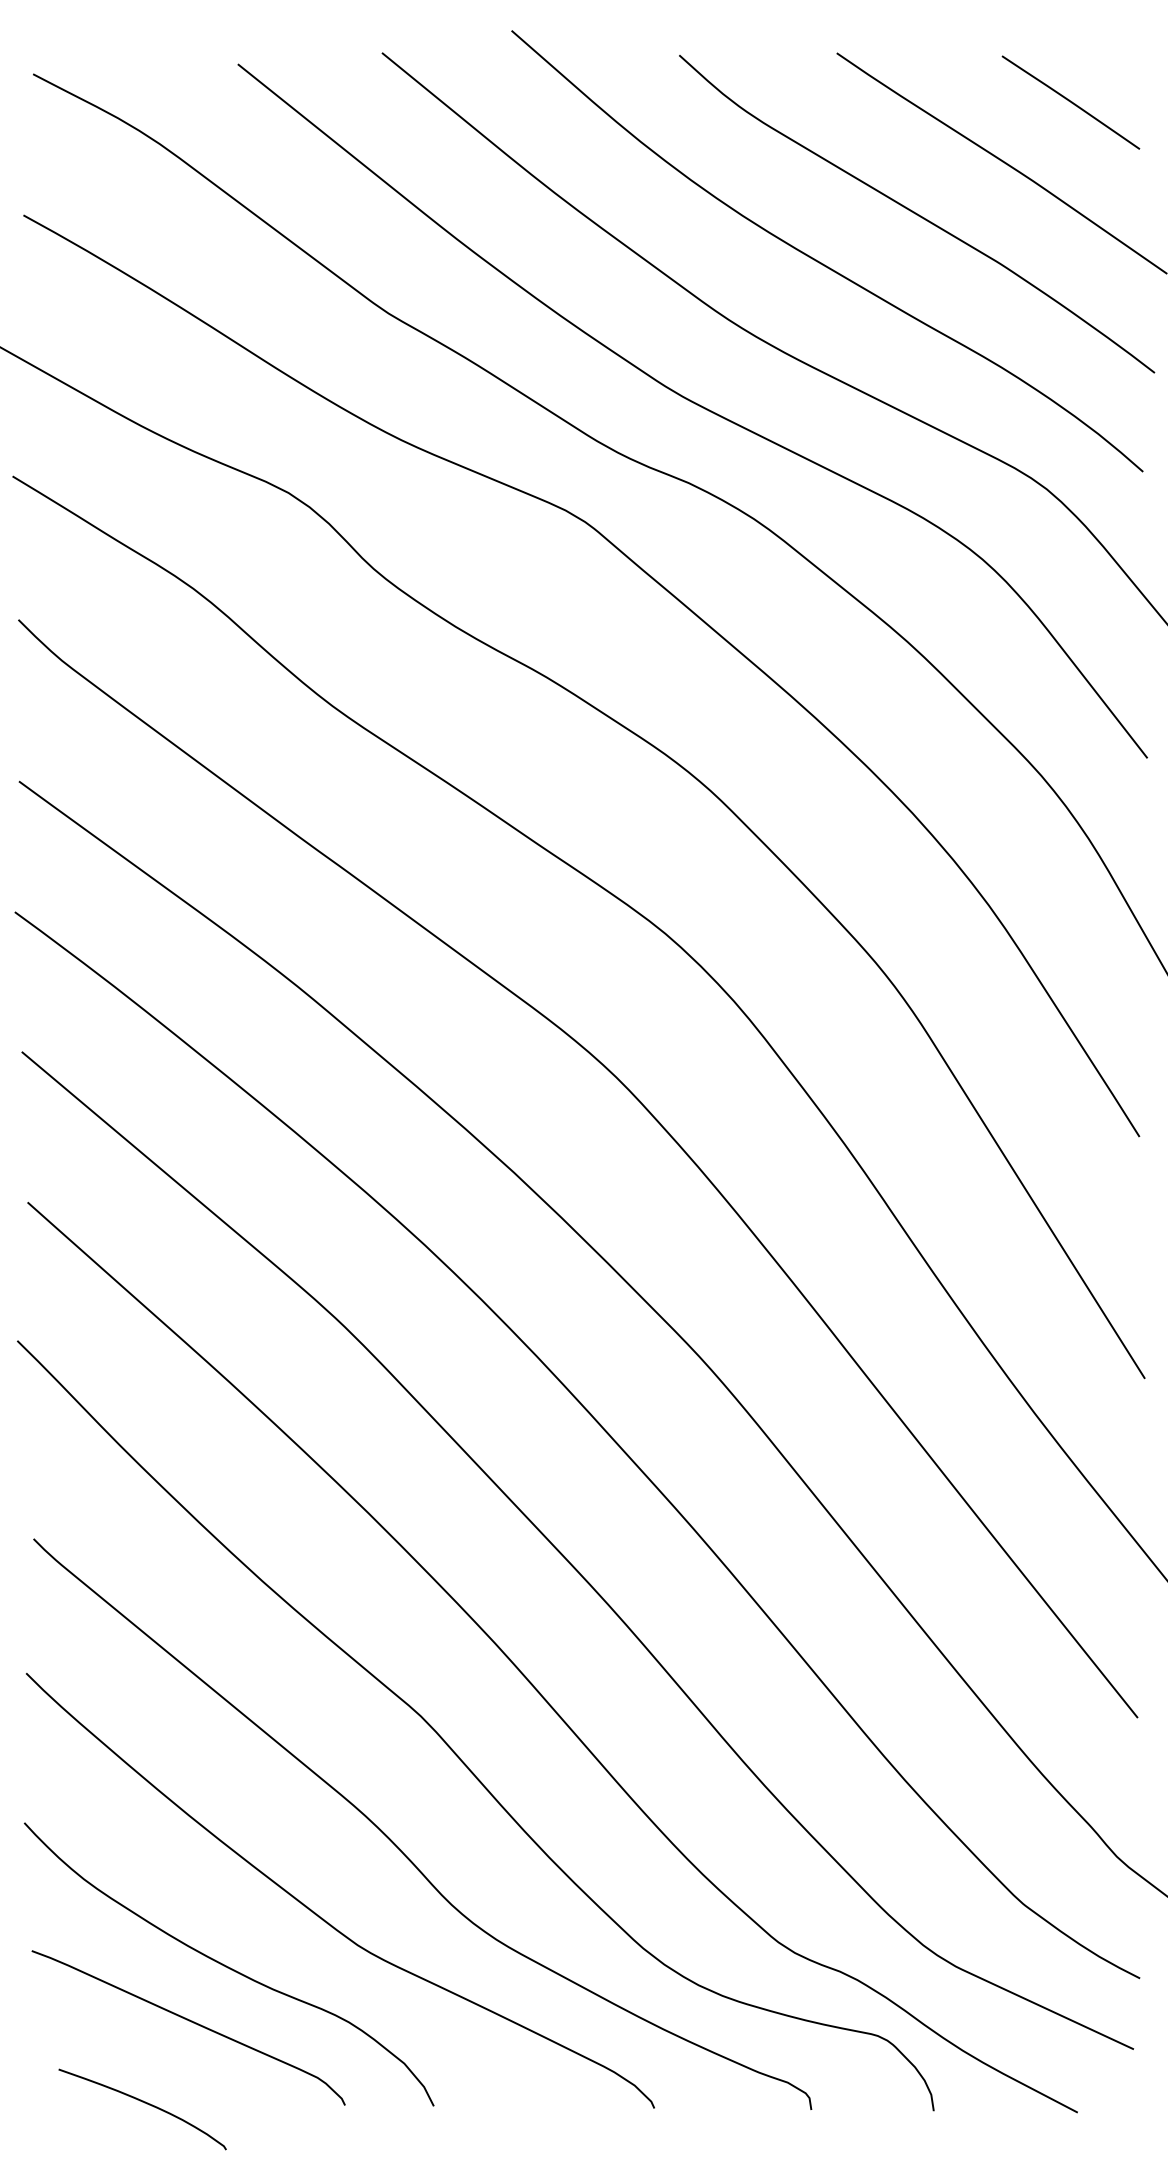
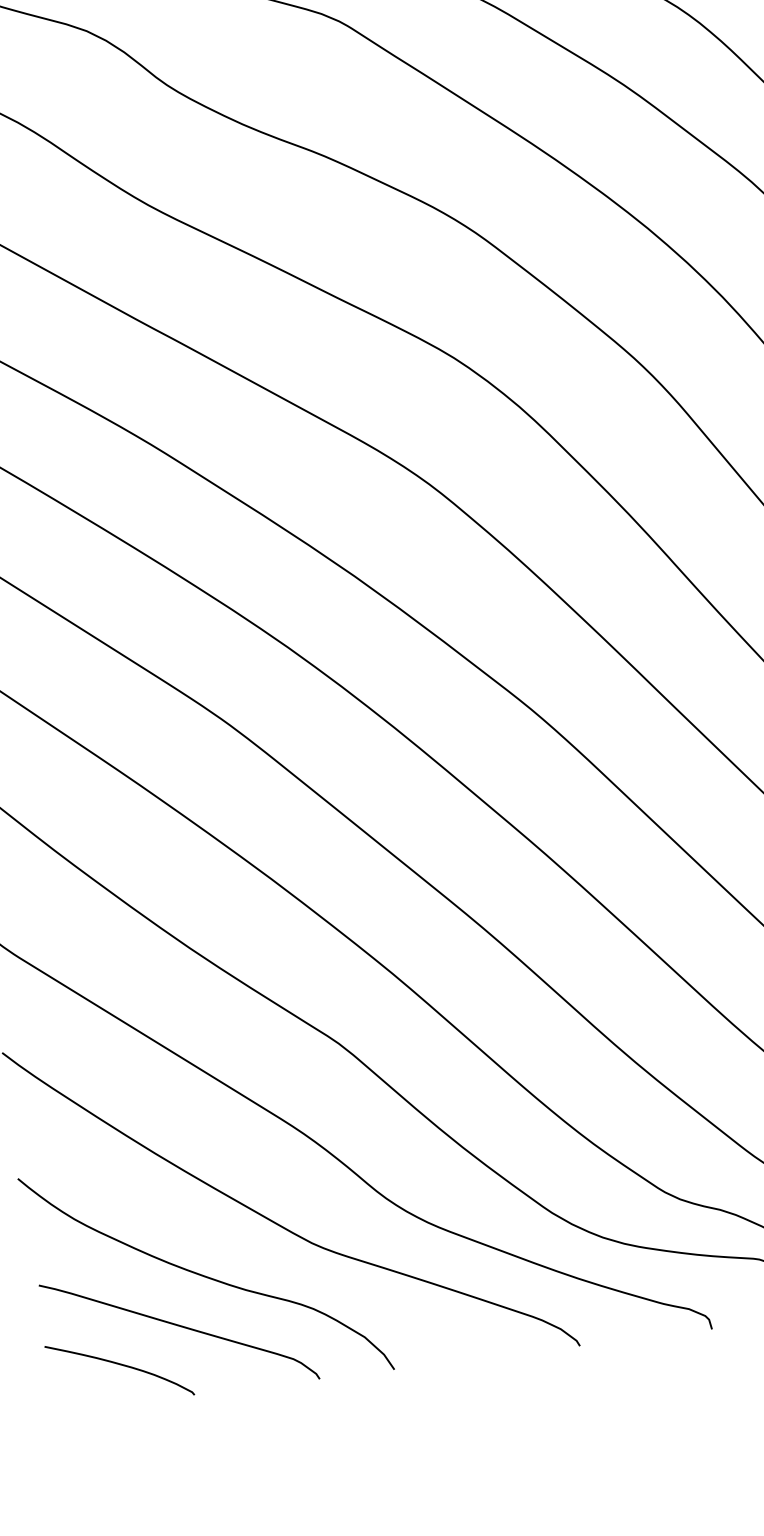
curve: (144, 2103) -> (120, 1365), moved

